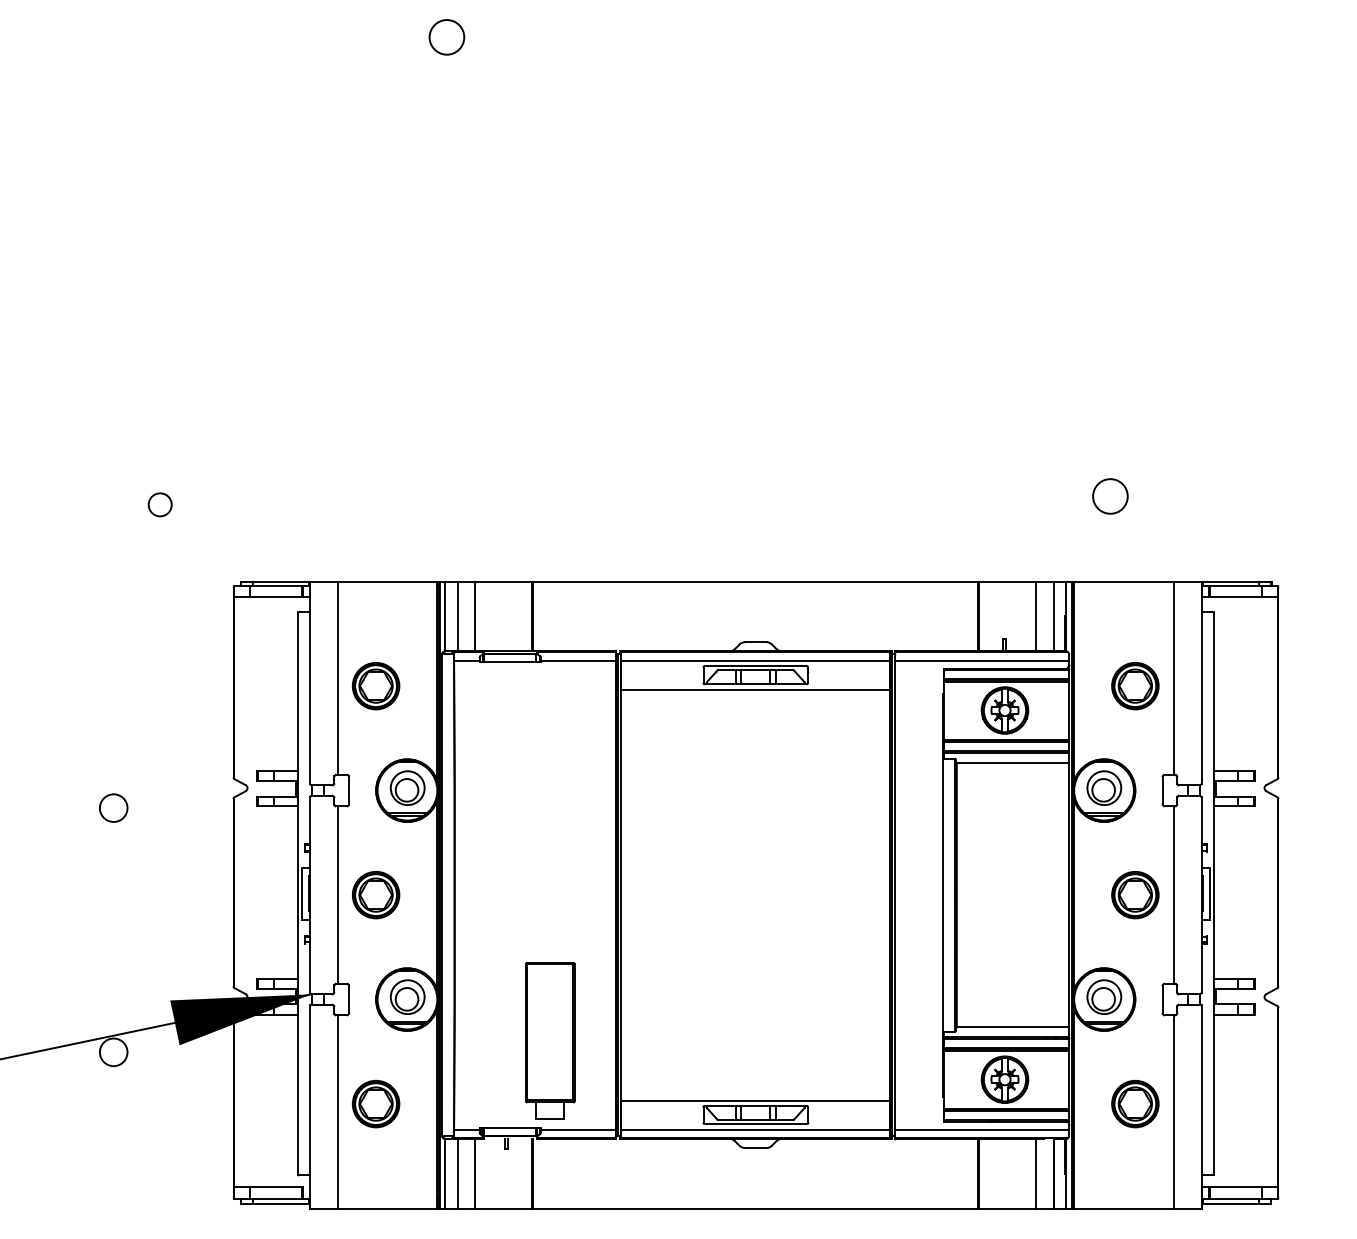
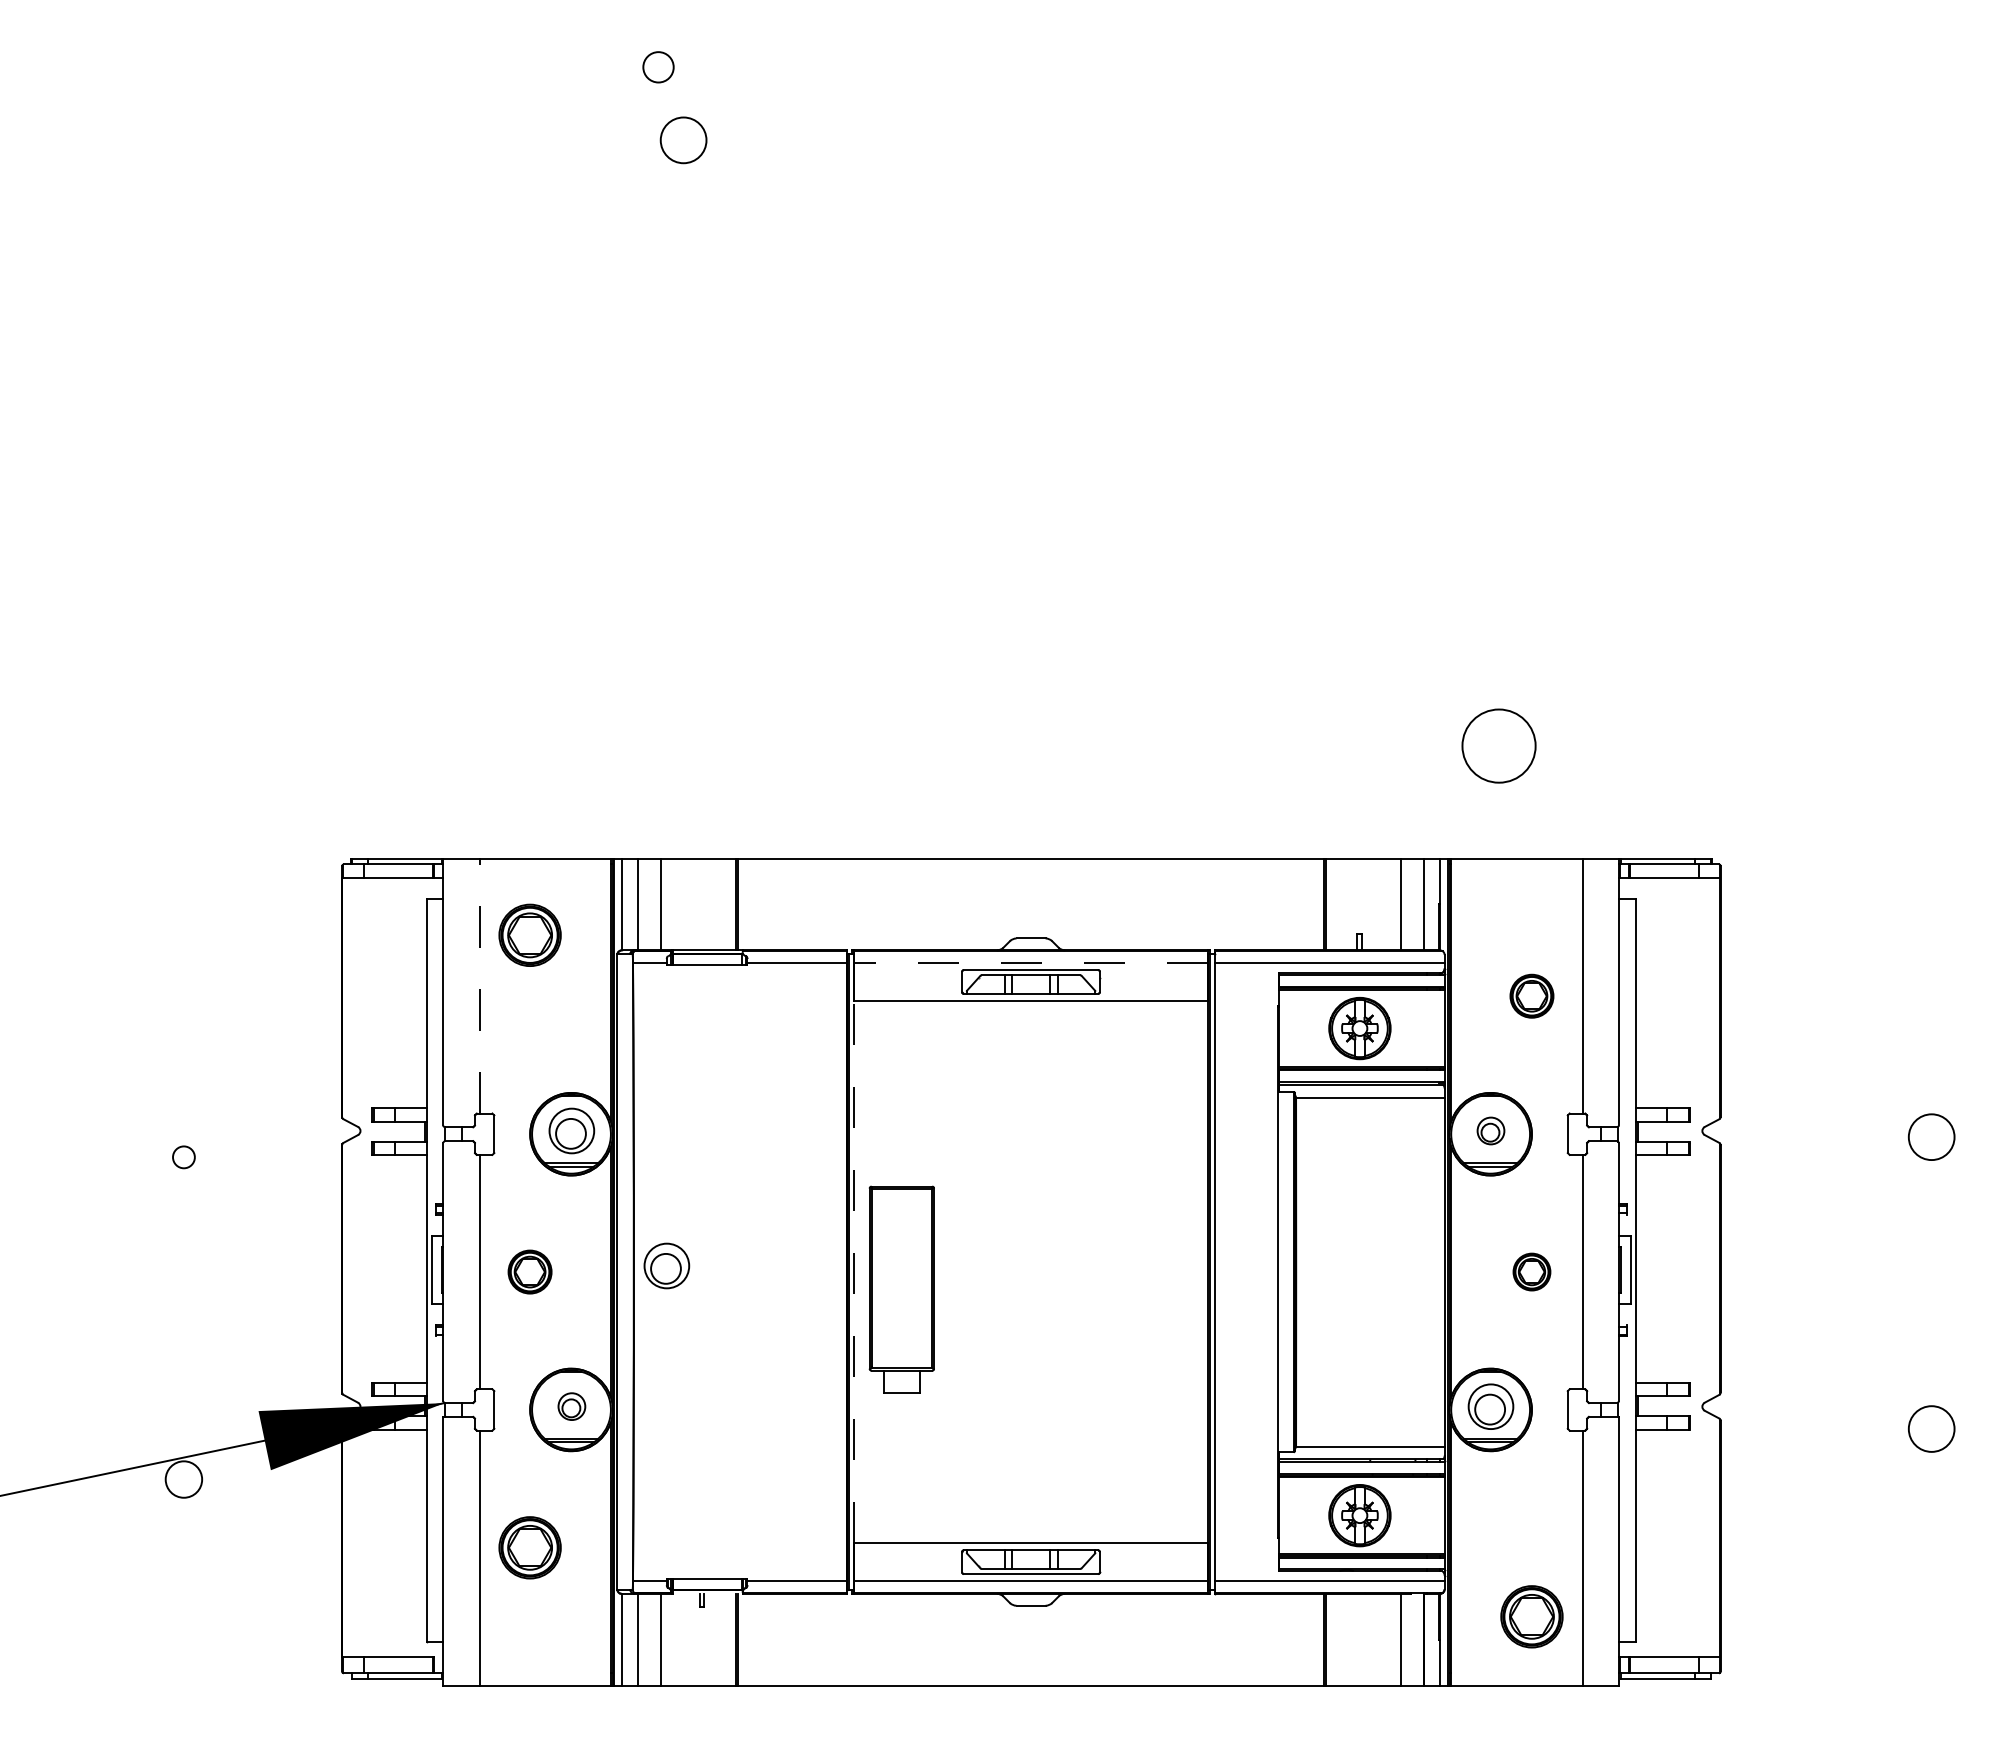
circle: (446, 37) -> (683, 140), moved
circle: (1110, 496) -> (1498, 745), size x1.6
circle: (160, 505) -> (245, 757), removed
line: (755, 660) -> (1030, 962), solid -> dashed
line: (337, 678) -> (479, 986), solid -> dashed
part: (375, 685) -> (529, 934), moved
part: (1135, 685) -> (1531, 995), size x0.7
part: (1103, 787) -> (1490, 1130), size x0.6
circle: (113, 808) -> (183, 1157), size x0.6
part: (479, 890) -> (666, 1265), added
part: (375, 894) -> (529, 1271), size x0.7
line: (621, 894) -> (853, 1271), solid -> dashed
part: (1135, 894) -> (1531, 1271), size x0.6
part: (407, 996) -> (571, 1406), size x0.6
part: (549, 1040) -> (901, 1289), moved
part: (1135, 1103) -> (1531, 1616), moved

